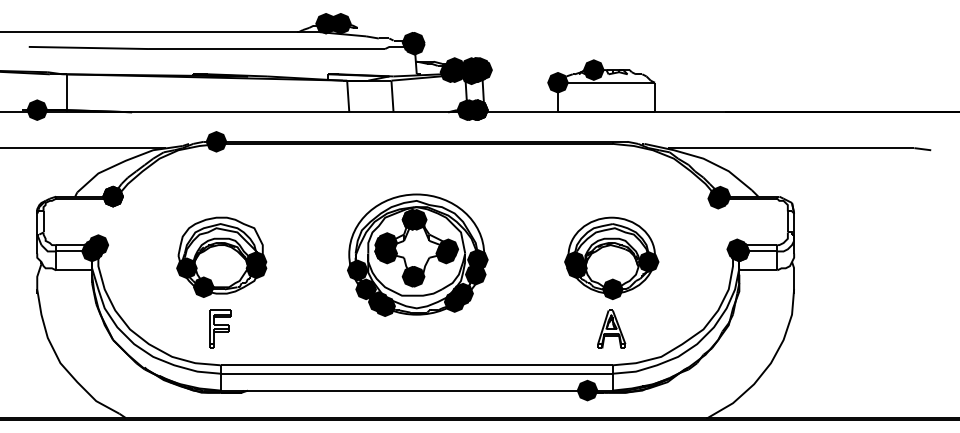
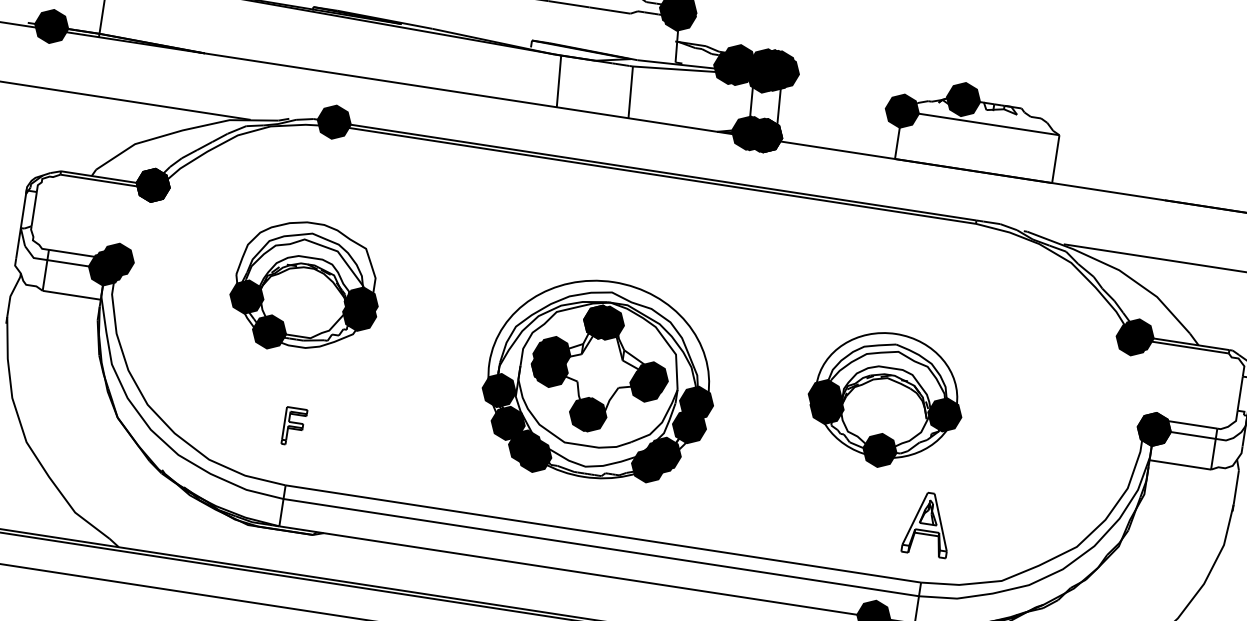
fill: (737, 249) -> (1151, 425), removed
part: (417, 254) -> (600, 379), moved
part: (221, 256) -> (305, 286), moved
part: (611, 257) -> (885, 398), moved
part: (220, 328) -> (294, 425), size x0.6

